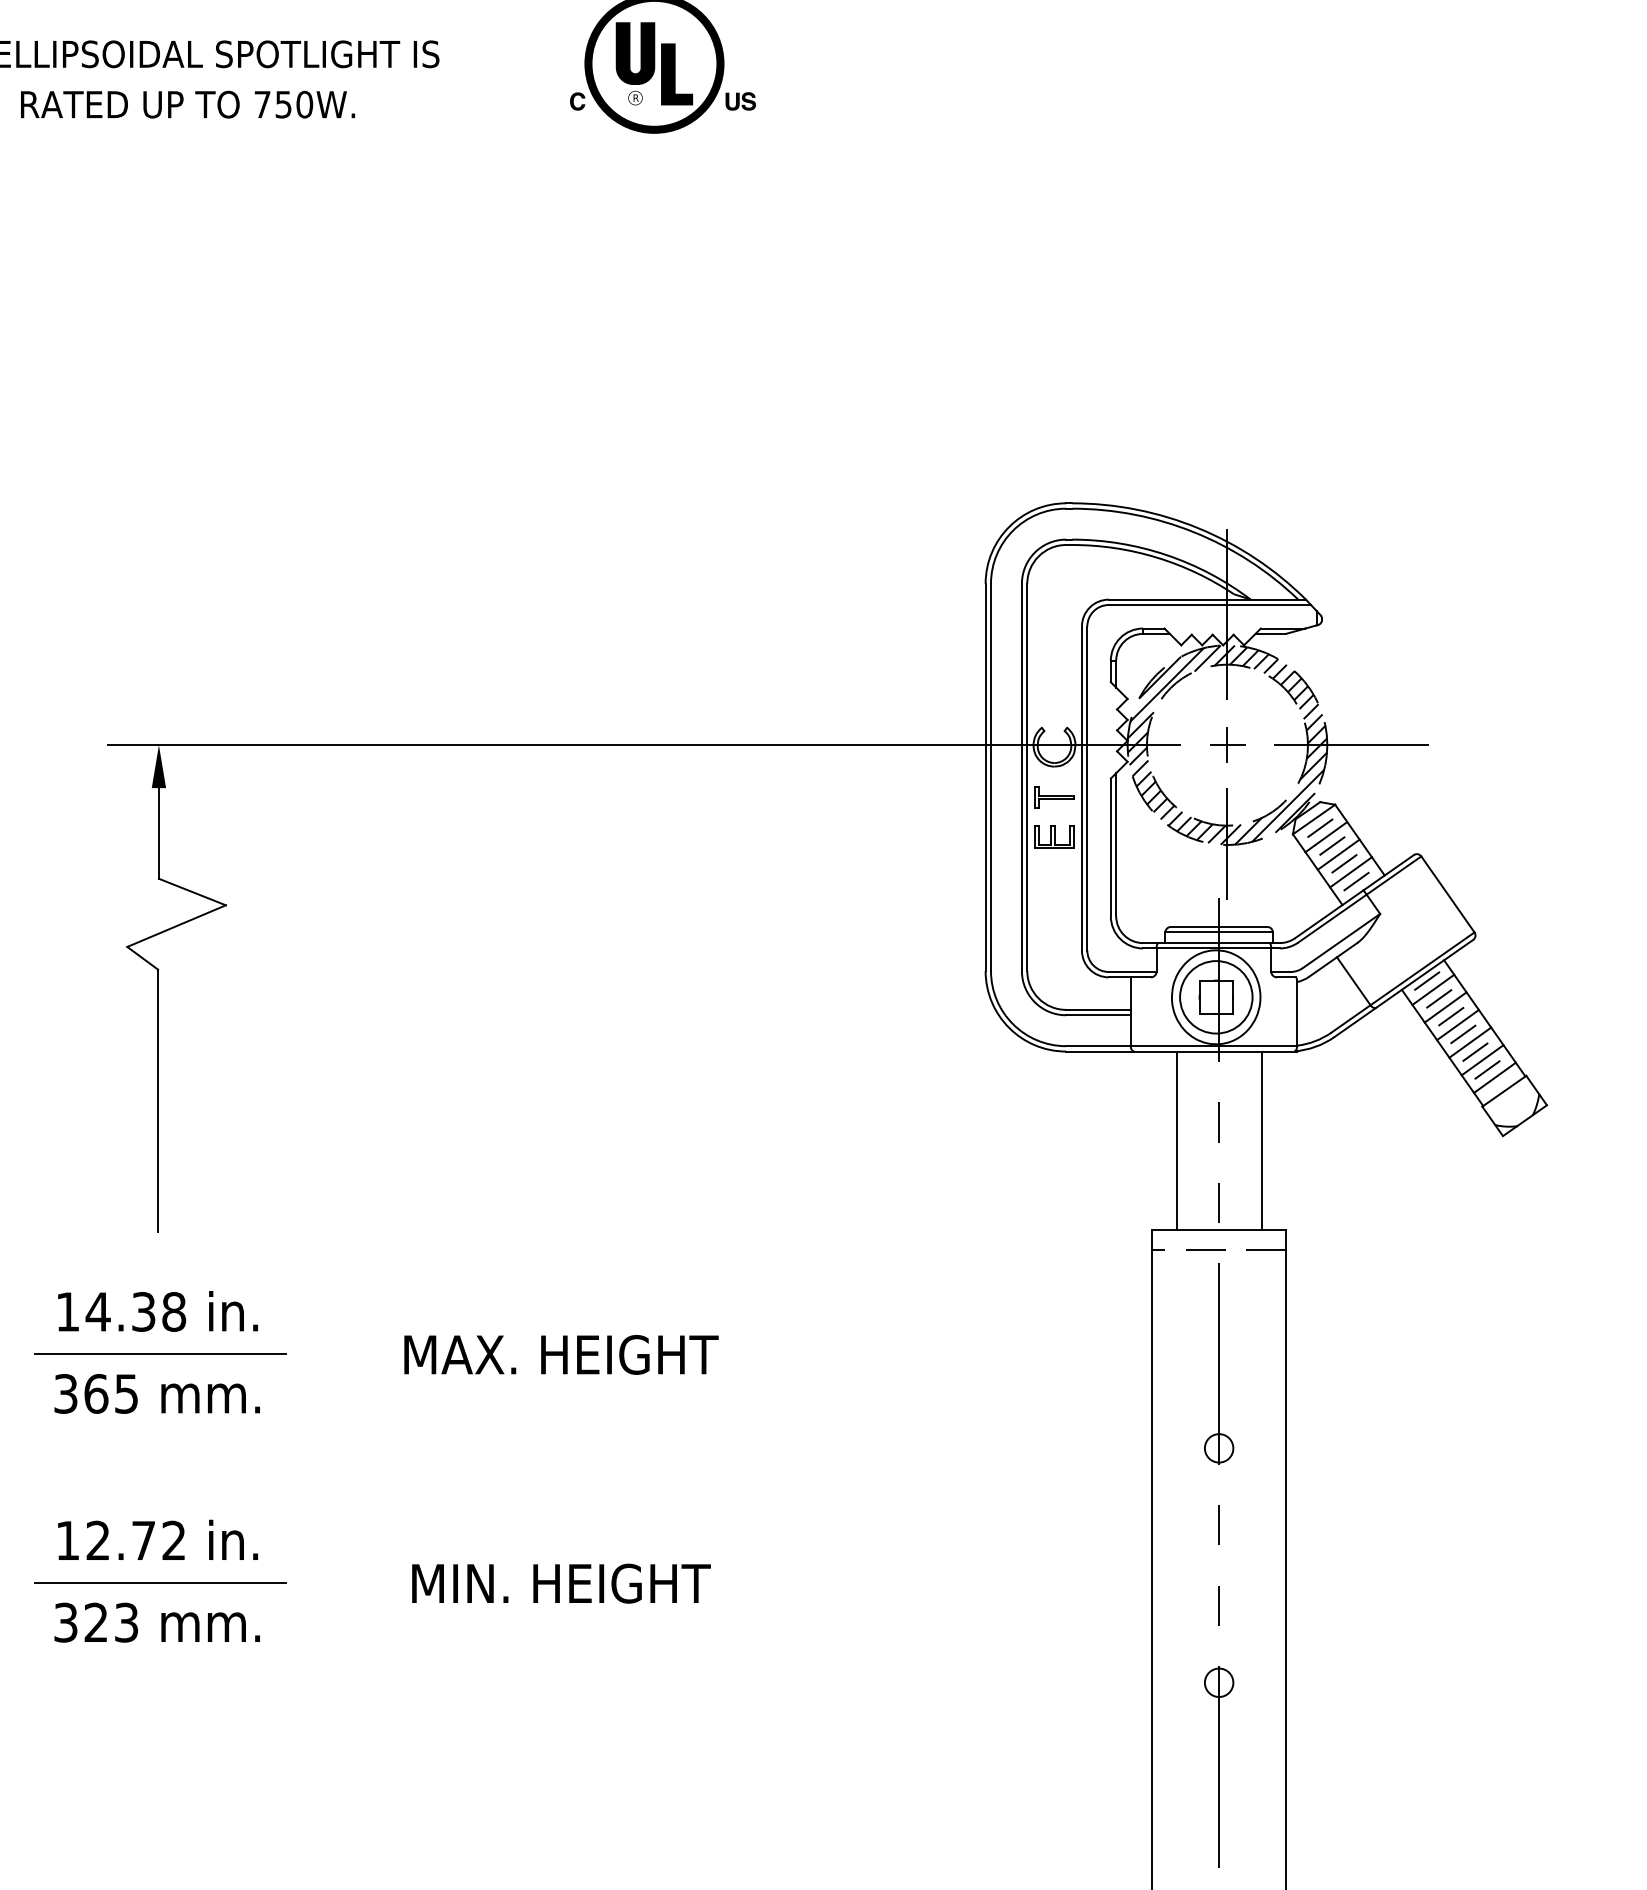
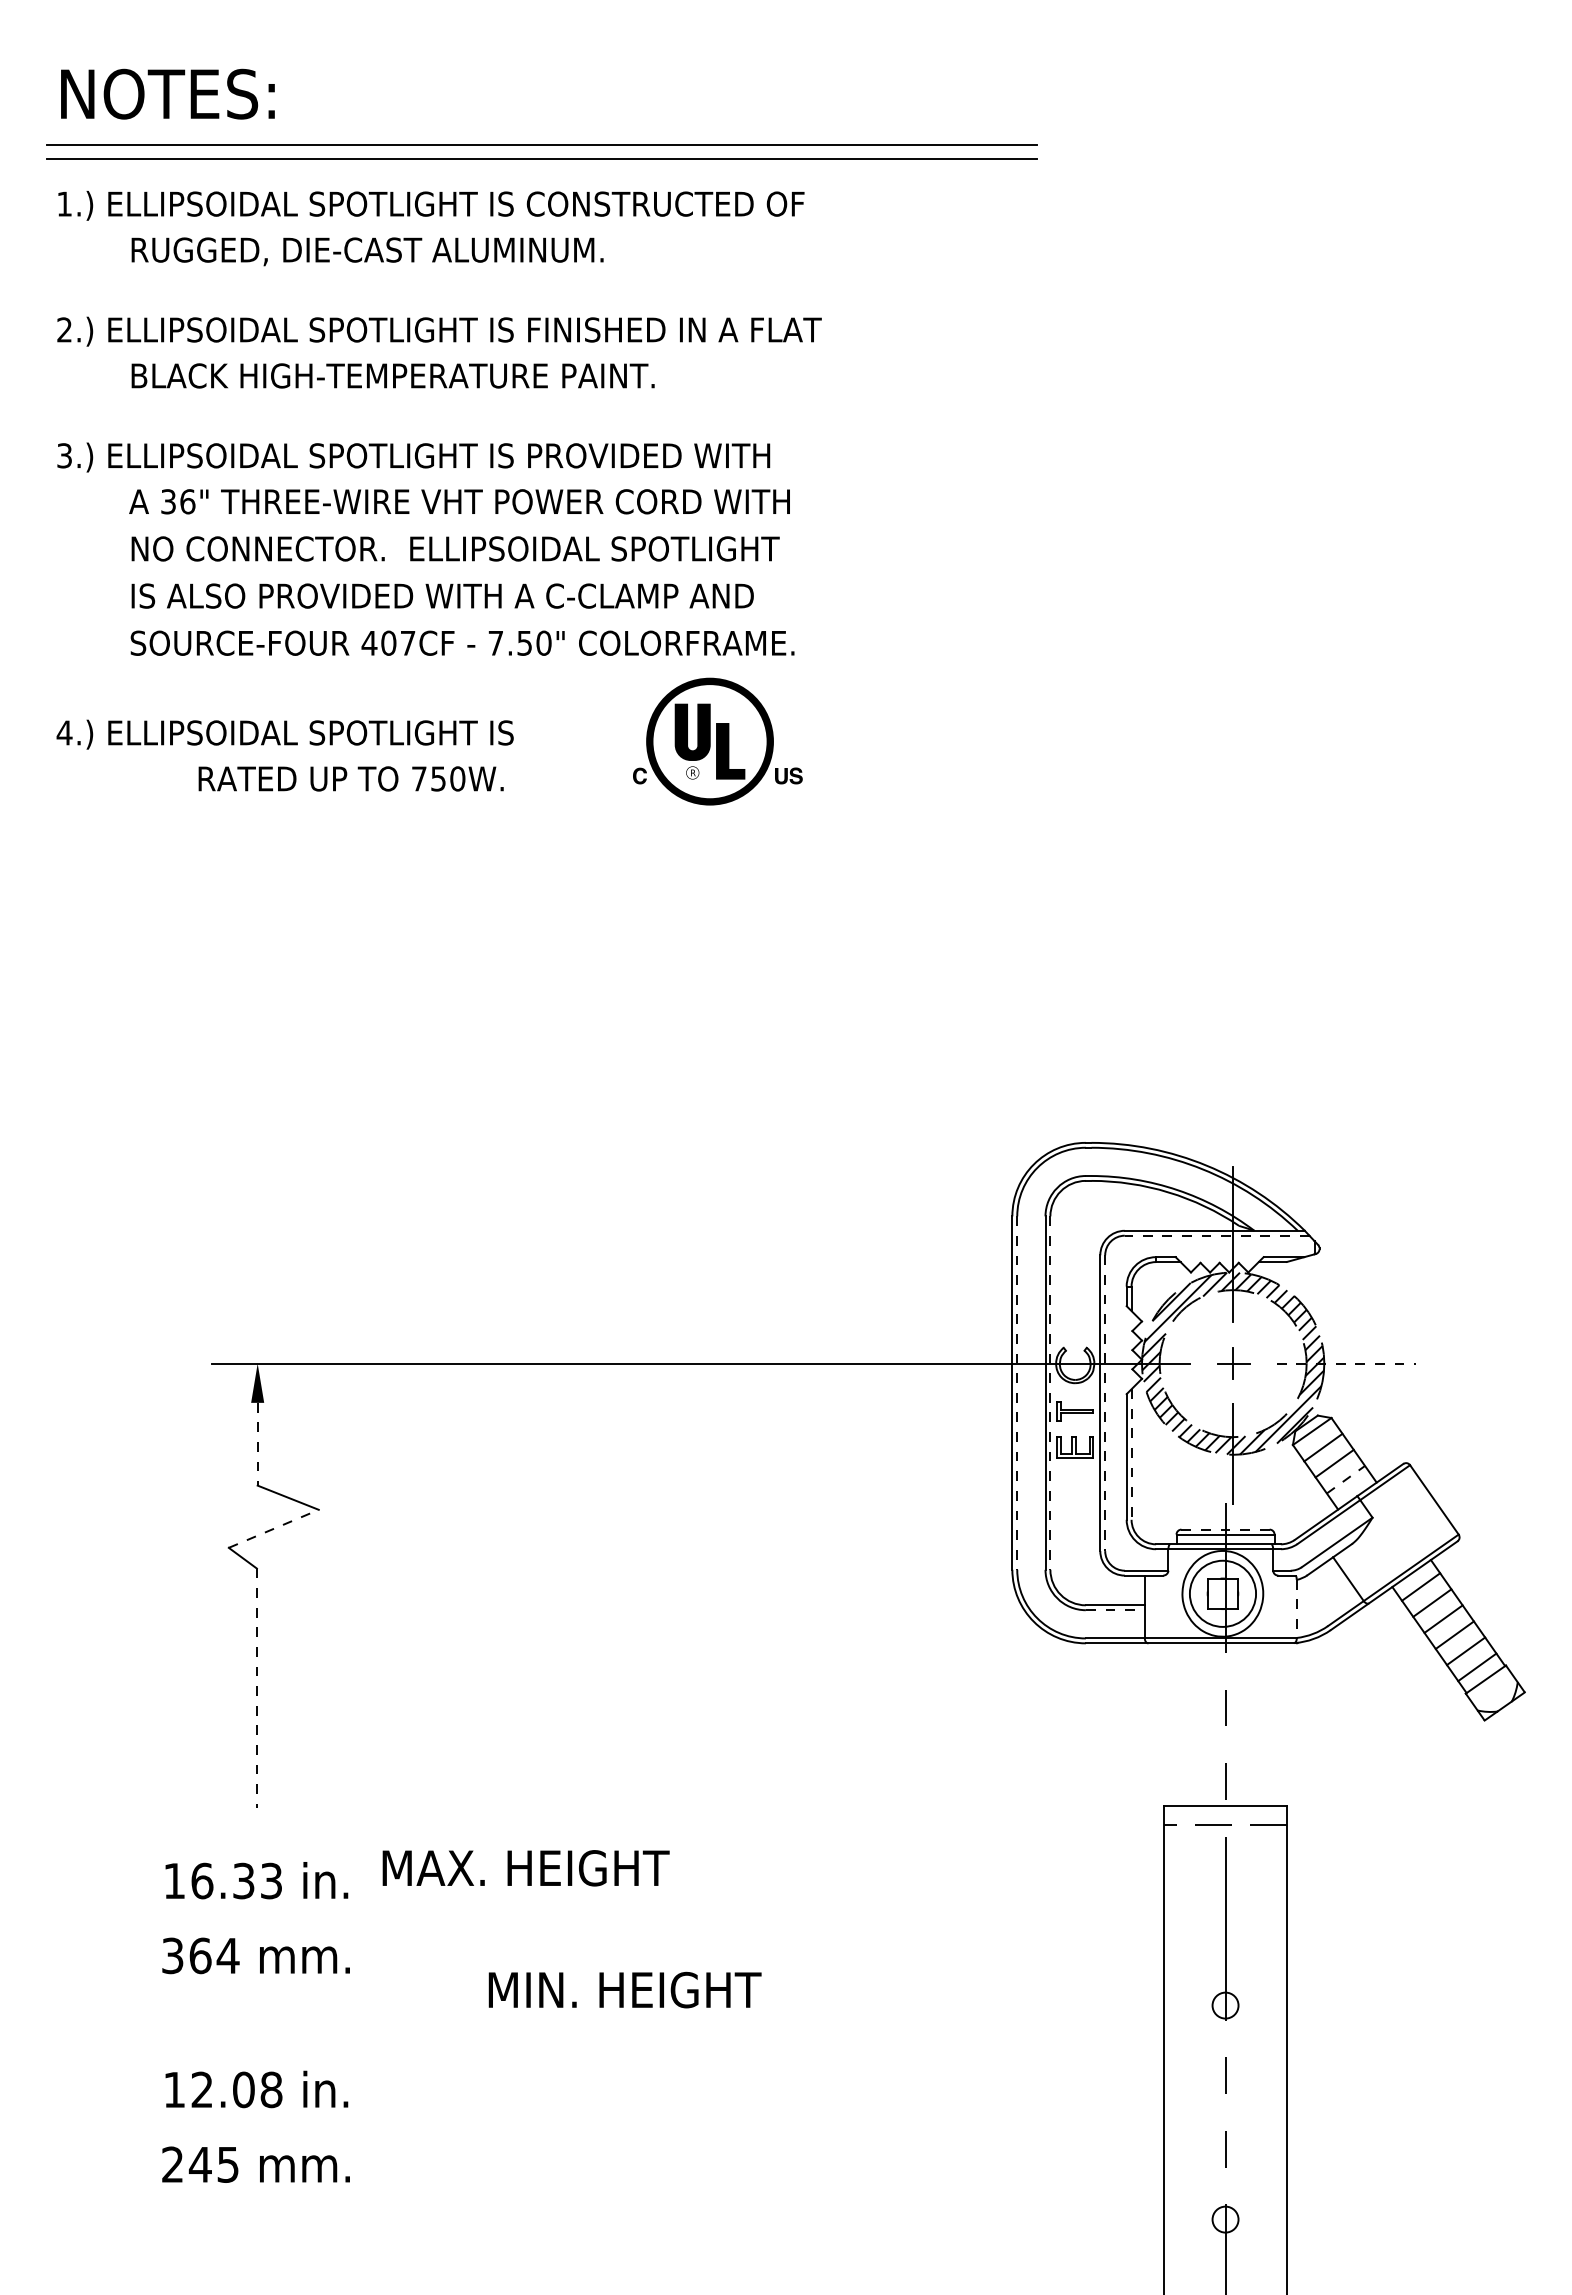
text: (187, 104) -> (350, 778), moved
line: (1209, 604) -> (1216, 1235), solid -> dashed
line: (1351, 745) -> (1346, 1363), solid -> dashed
line: (991, 777) -> (1017, 1393), solid -> dashed
line: (1027, 777) -> (1050, 1393), solid -> dashed
line: (1087, 788) -> (1105, 1403), solid -> dashed
line: (1319, 828) -> (1317, 1439), removed
line: (158, 833) -> (257, 1444), solid -> dashed
line: (1116, 845) -> (1131, 1455), solid -> dashed
line: (1331, 845) -> (1328, 1455), removed
line: (1343, 863) -> (1339, 1471), removed
line: (1350, 872) -> (1345, 1479), solid -> dashed
line: (1356, 881) -> (1350, 1488), removed
line: (176, 925) -> (273, 1528), solid -> dashed
line: (1220, 926) -> (1226, 1529), solid -> dashed
line: (1427, 980) -> (1415, 1578), removed
line: (1439, 999) -> (1426, 1595), removed
line: (1296, 1014) -> (1296, 1609), solid -> dashed
line: (1098, 1015) -> (1115, 1610), solid -> dashed
line: (1451, 1016) -> (1437, 1611), removed
line: (1463, 1034) -> (1448, 1627), removed
line: (1475, 1051) -> (1459, 1643), removed
line: (1487, 1070) -> (1470, 1660), removed
line: (157, 1101) -> (256, 1688), solid -> dashed
line: (1176, 1140) -> (1186, 1724), removed
line: (1261, 1140) -> (1264, 1724), removed
text: (135, 1311) -> (236, 1880), 14.38 -> 16.33
line: (159, 1354) -> (258, 1919), removed
text: (560, 1355) -> (525, 1868), moved
text: (125, 1394) -> (227, 1956), 365 -> 364
text: (158, 1540) -> (257, 2089), 12.72 -> 12.08
line: (159, 1581) -> (258, 2127), removed
text: (560, 1582) -> (624, 1989), moved
text: (96, 1622) -> (200, 2164), 323 -> 245

